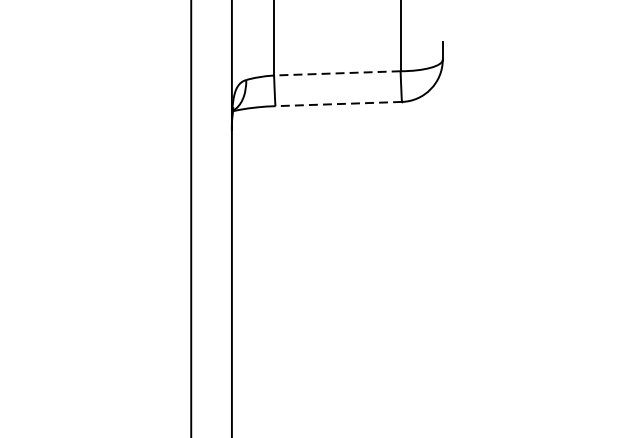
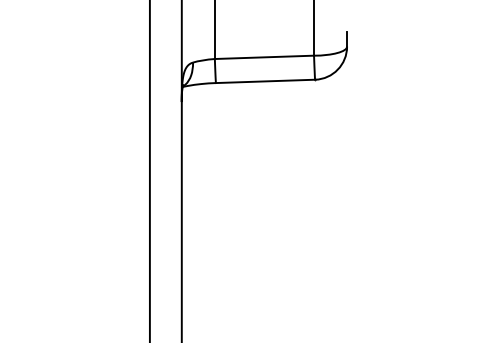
line: (337, 73) -> (264, 57), dashed -> solid
line: (338, 104) -> (265, 81), dashed -> solid

